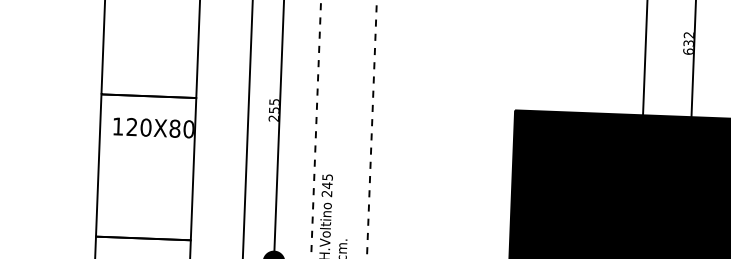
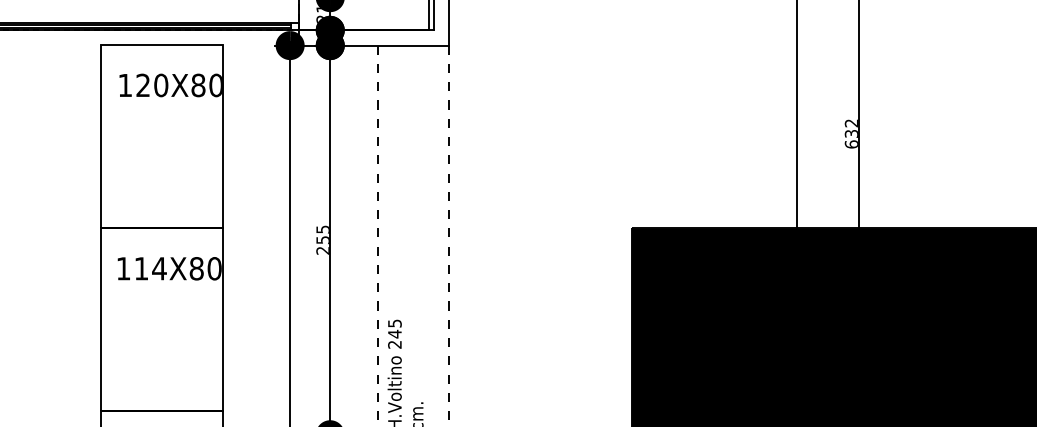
text: (139, 127) -> (150, 268), 120X80 -> 114X80

